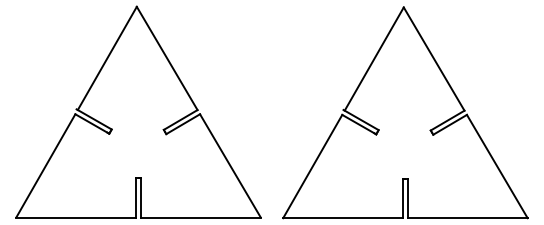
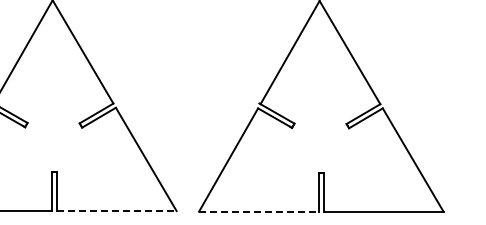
line: (200, 217) -> (116, 211), solid -> dashed
line: (343, 218) -> (259, 212), solid -> dashed

